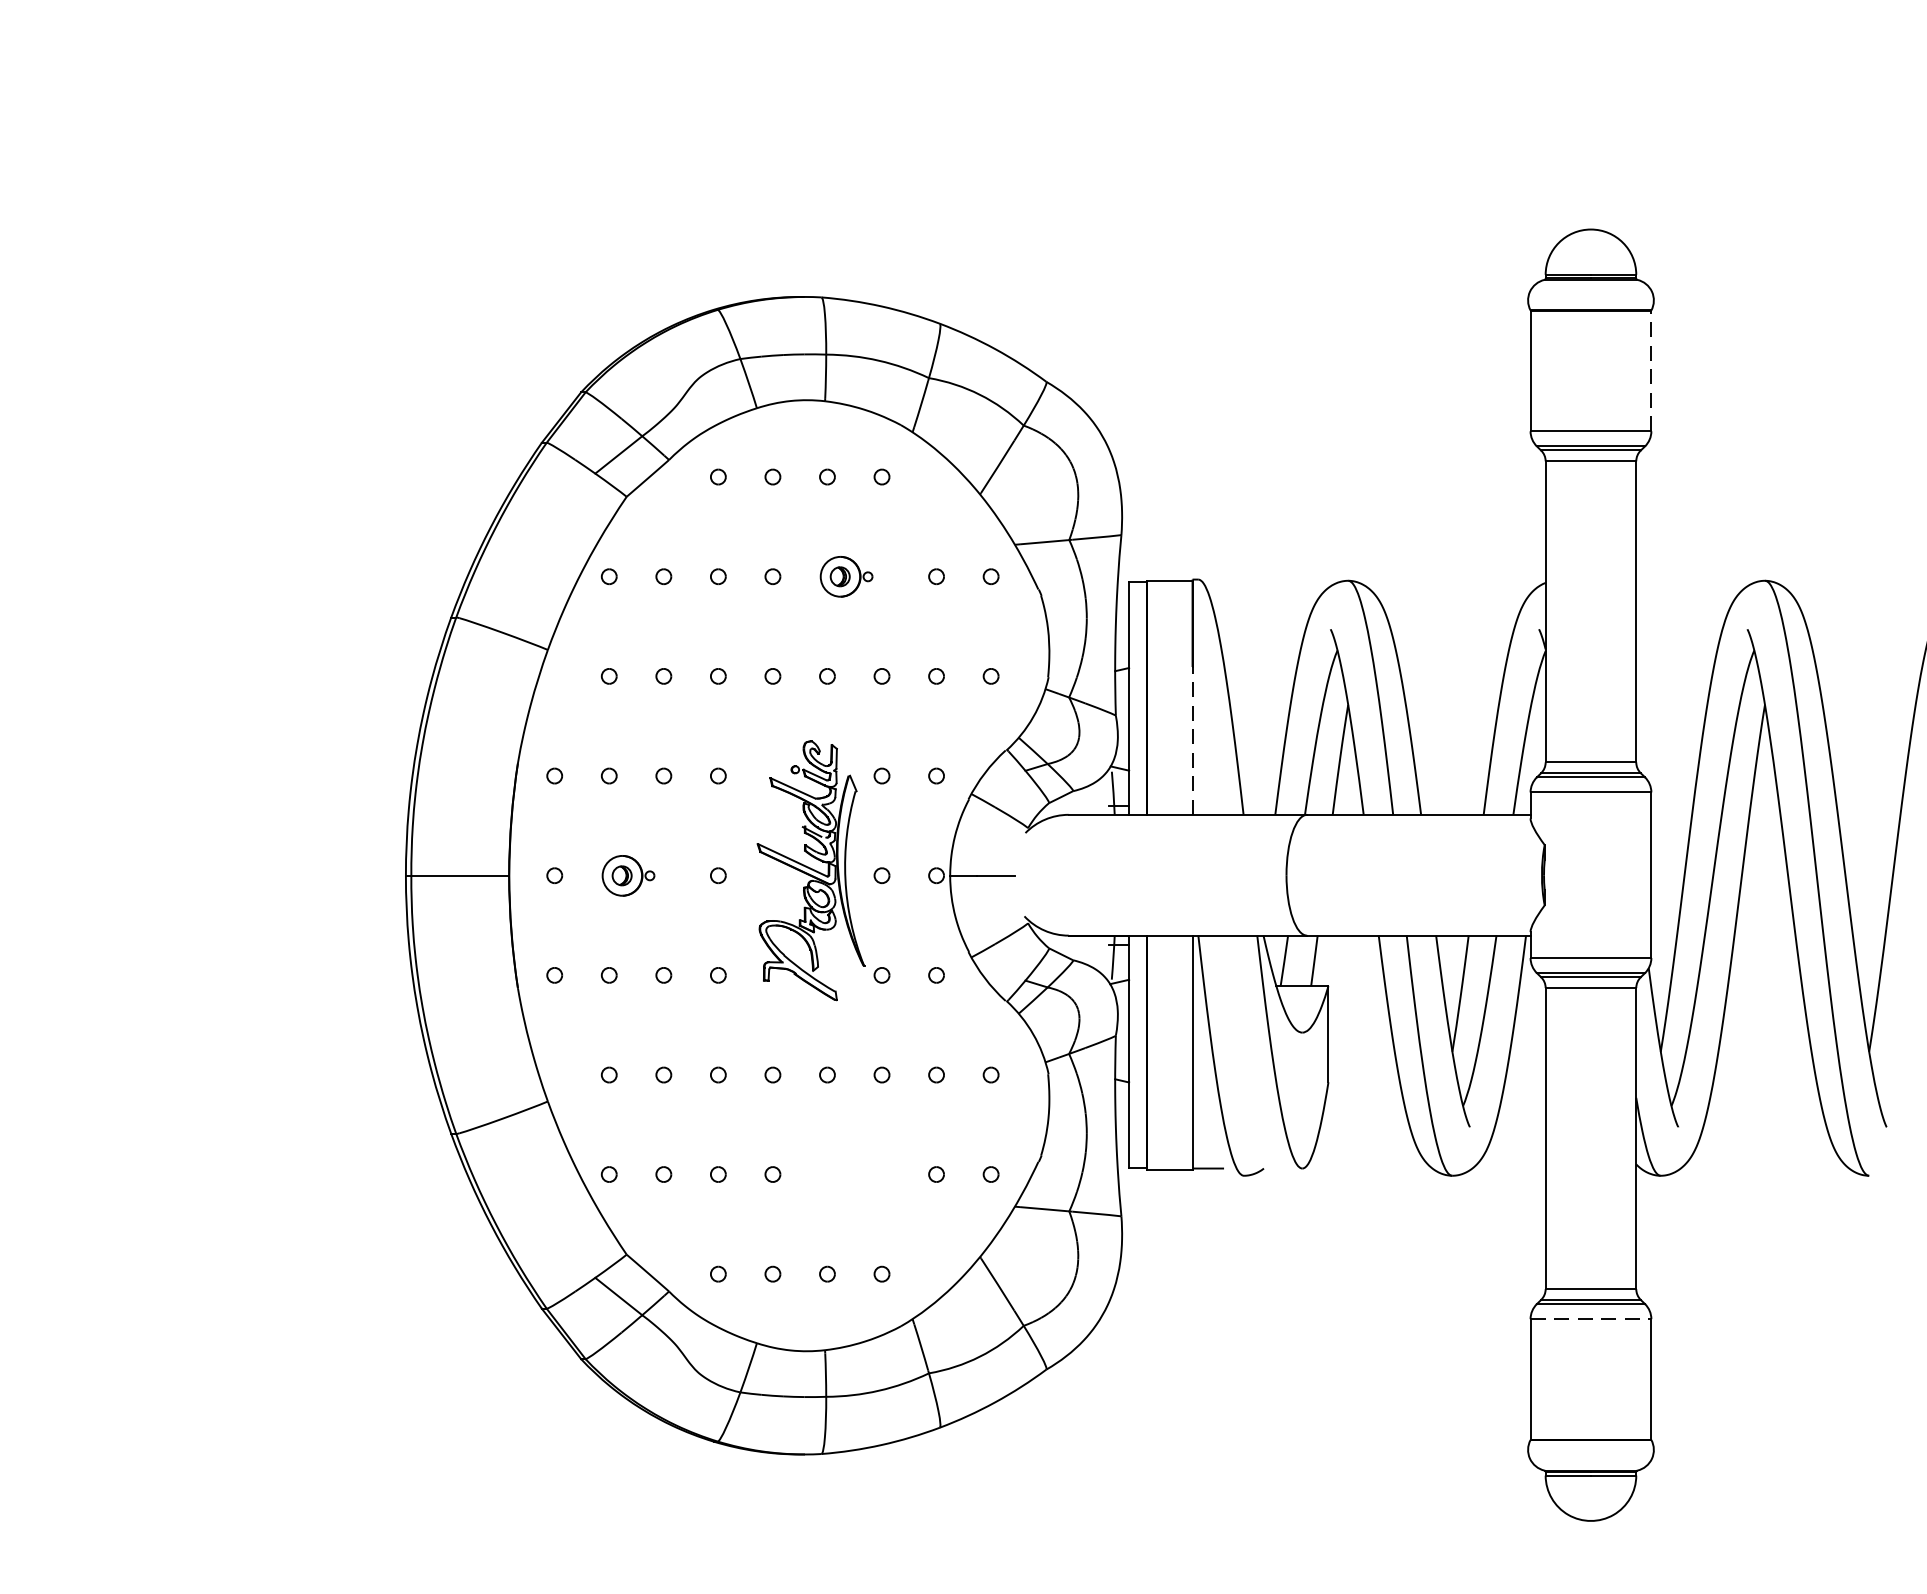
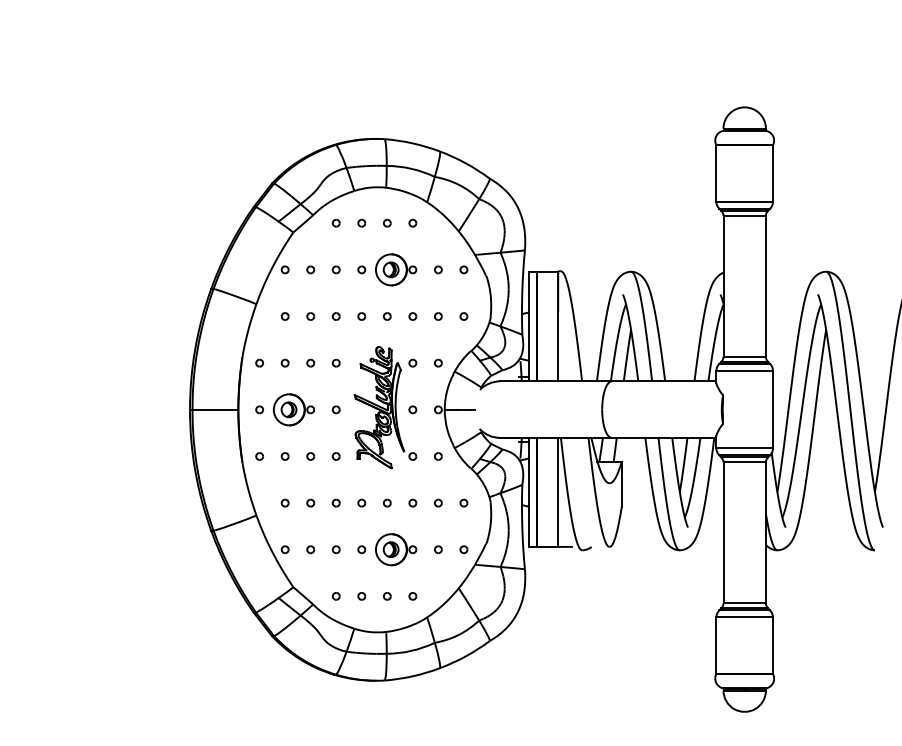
line: (1650, 370) -> (772, 173), dashed -> solid
part: (847, 575) -> (396, 269), size x1.67
line: (1193, 740) -> (558, 346), dashed -> solid
part: (629, 874) -> (294, 409), size x1.67
part: (847, 1174) -> (396, 549), added
line: (1592, 1319) -> (745, 617), dashed -> solid

